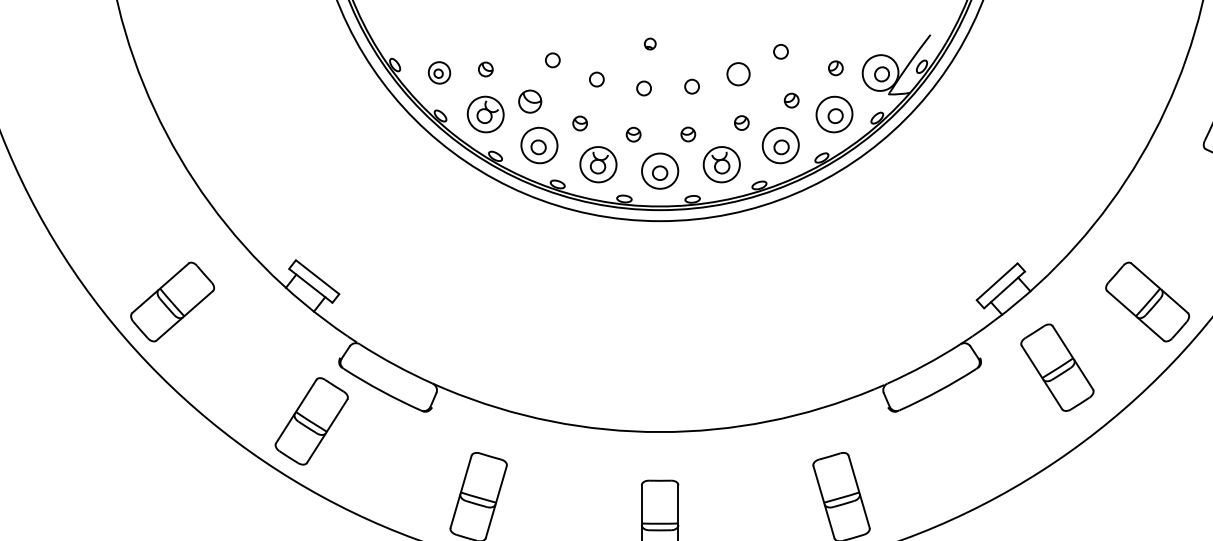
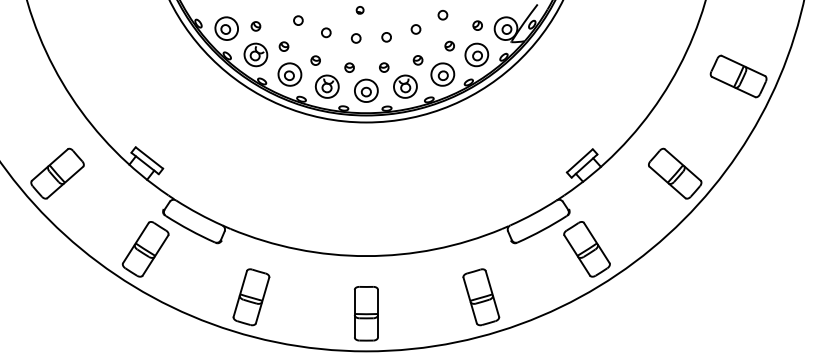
part: (439, 72) -> (226, 28), size x1.67
circle: (737, 74) -> (415, 29), size x0.62
part: (529, 101) -> (283, 46), size x0.62
part: (1056, 367) -> (586, 249), moved

